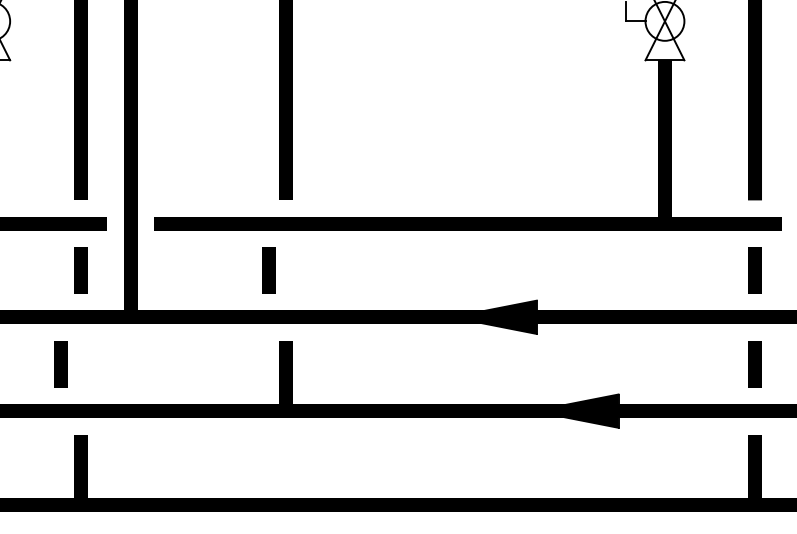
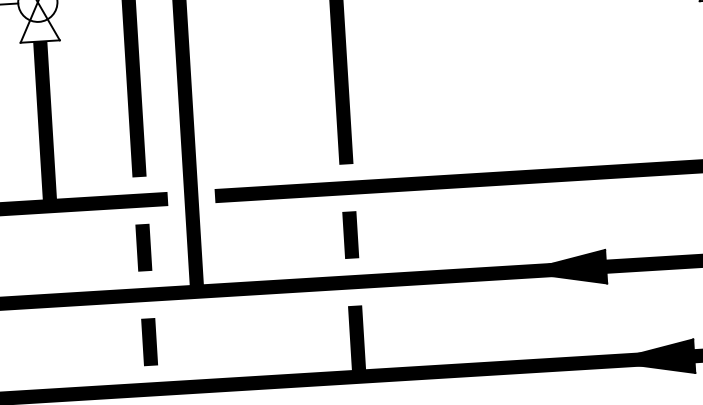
line: (268, 270) -> (350, 235), moved
line: (60, 364) -> (149, 342), moved

